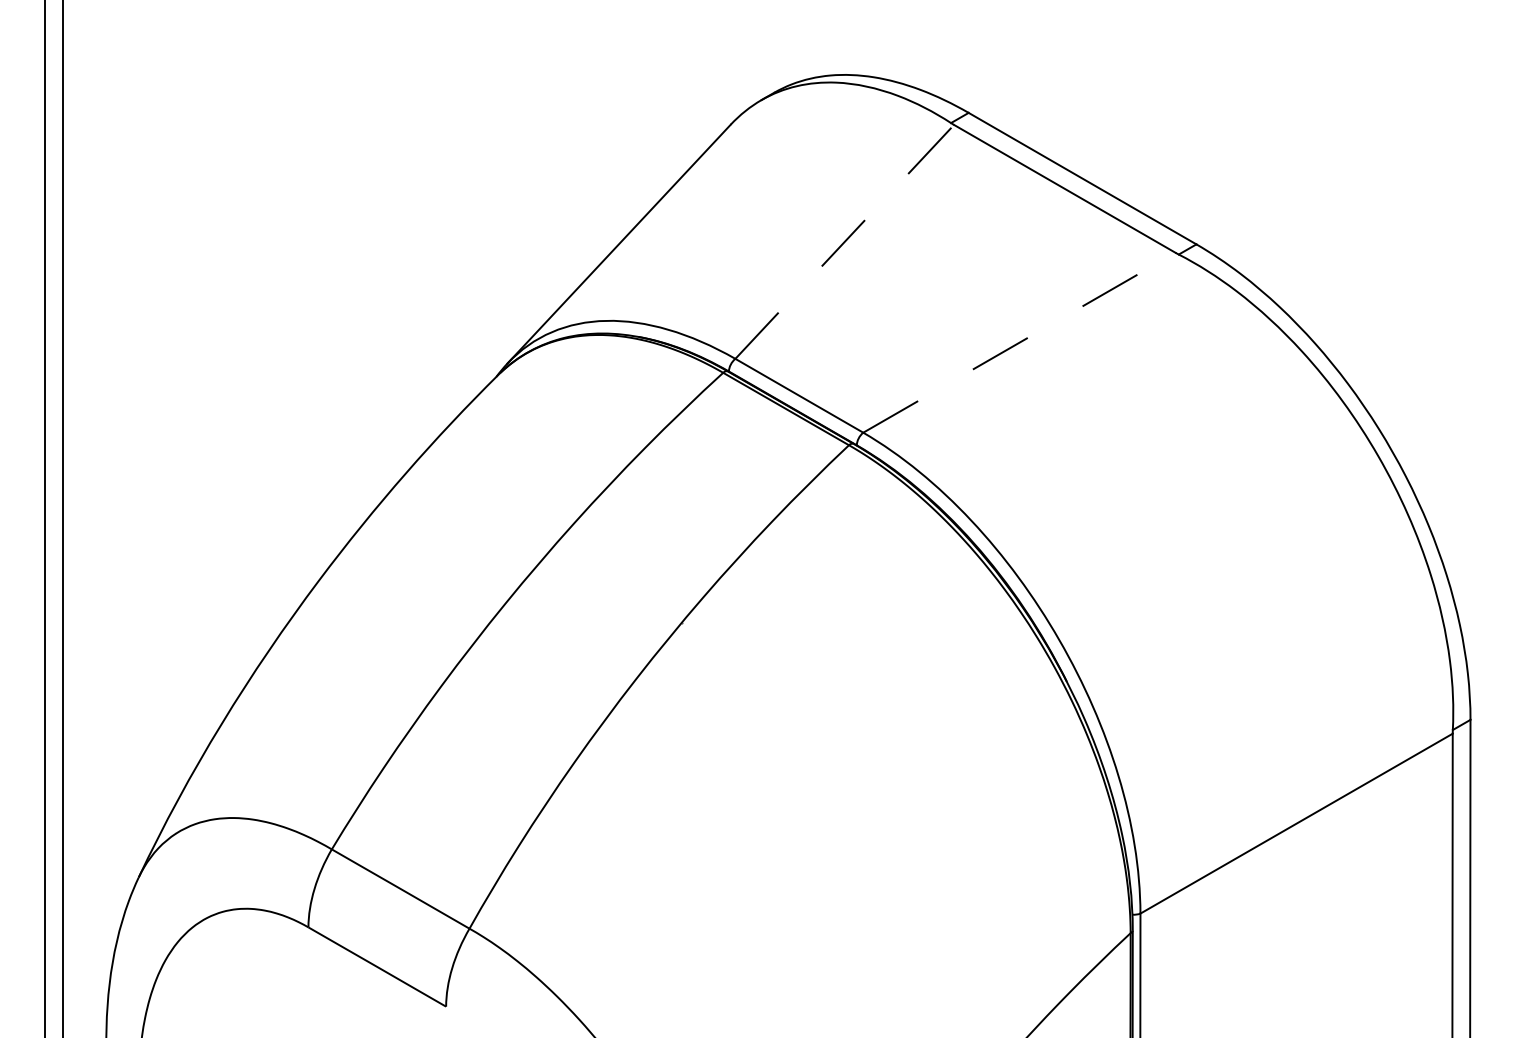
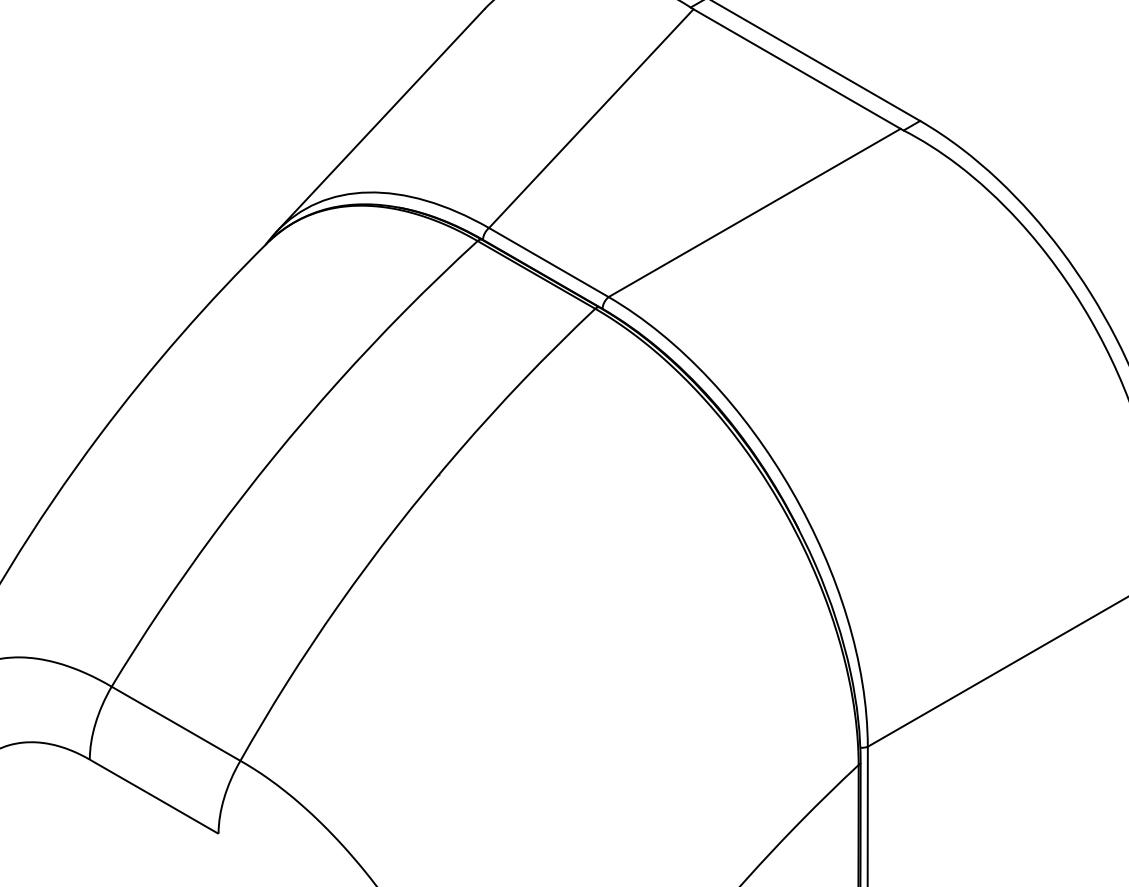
line: (845, 241) -> (592, 118), dashed -> solid
line: (1019, 342) -> (754, 212), dashed -> solid

